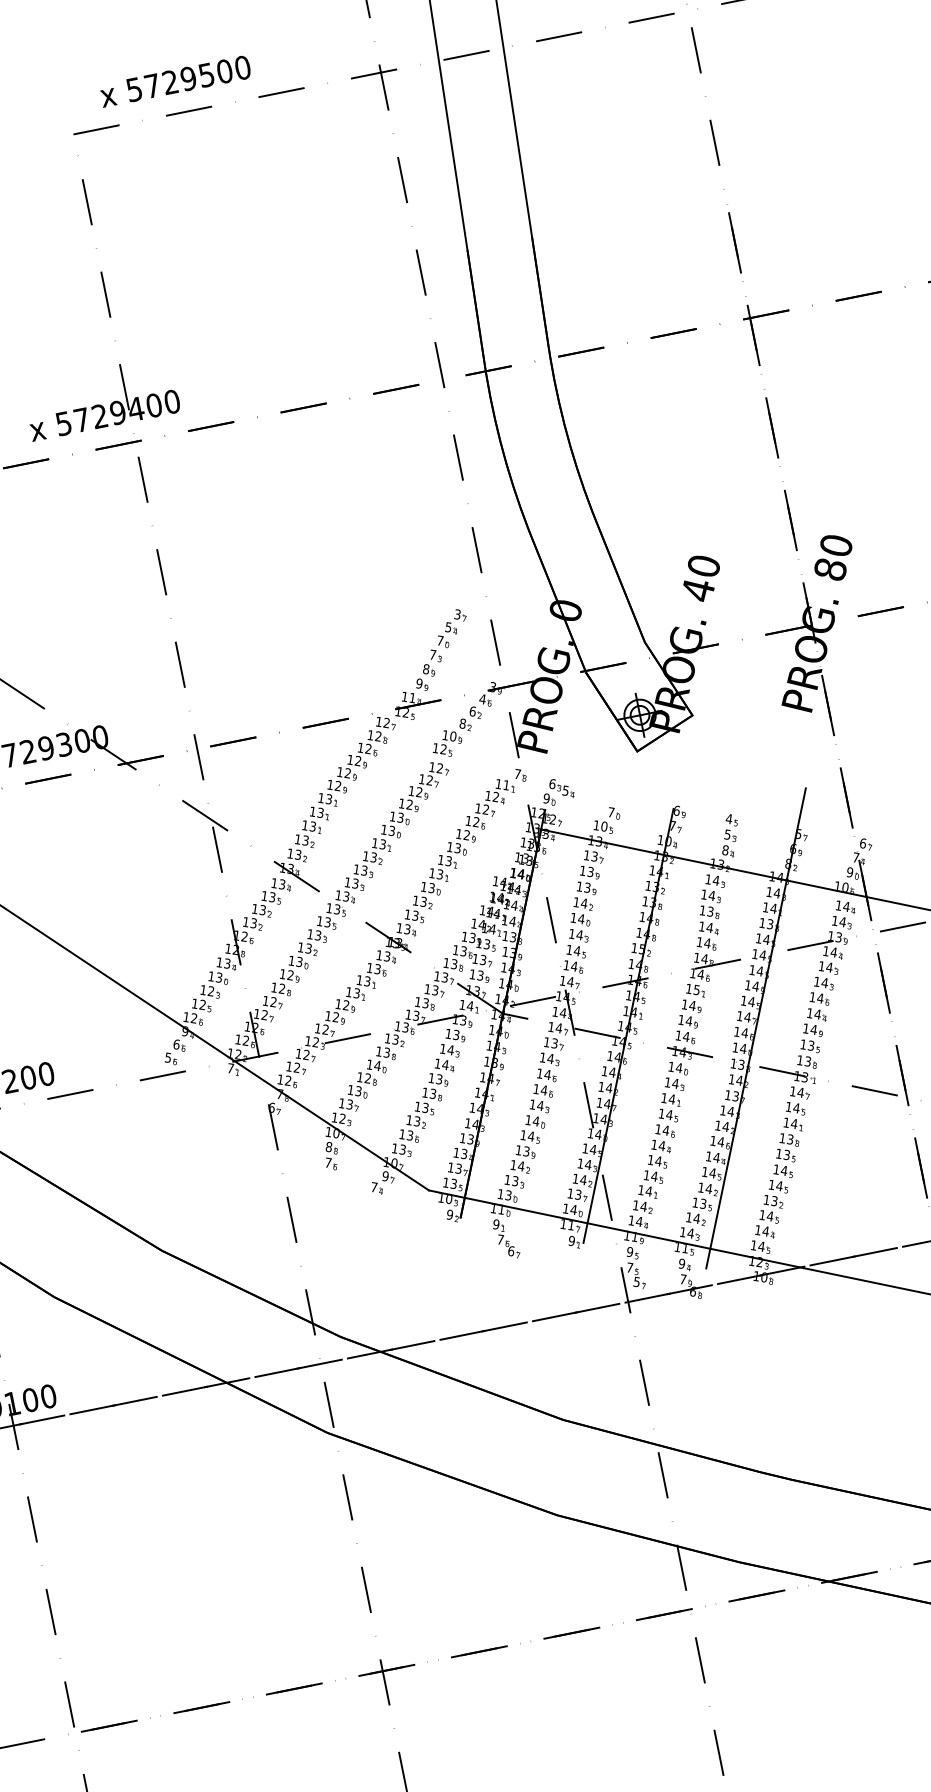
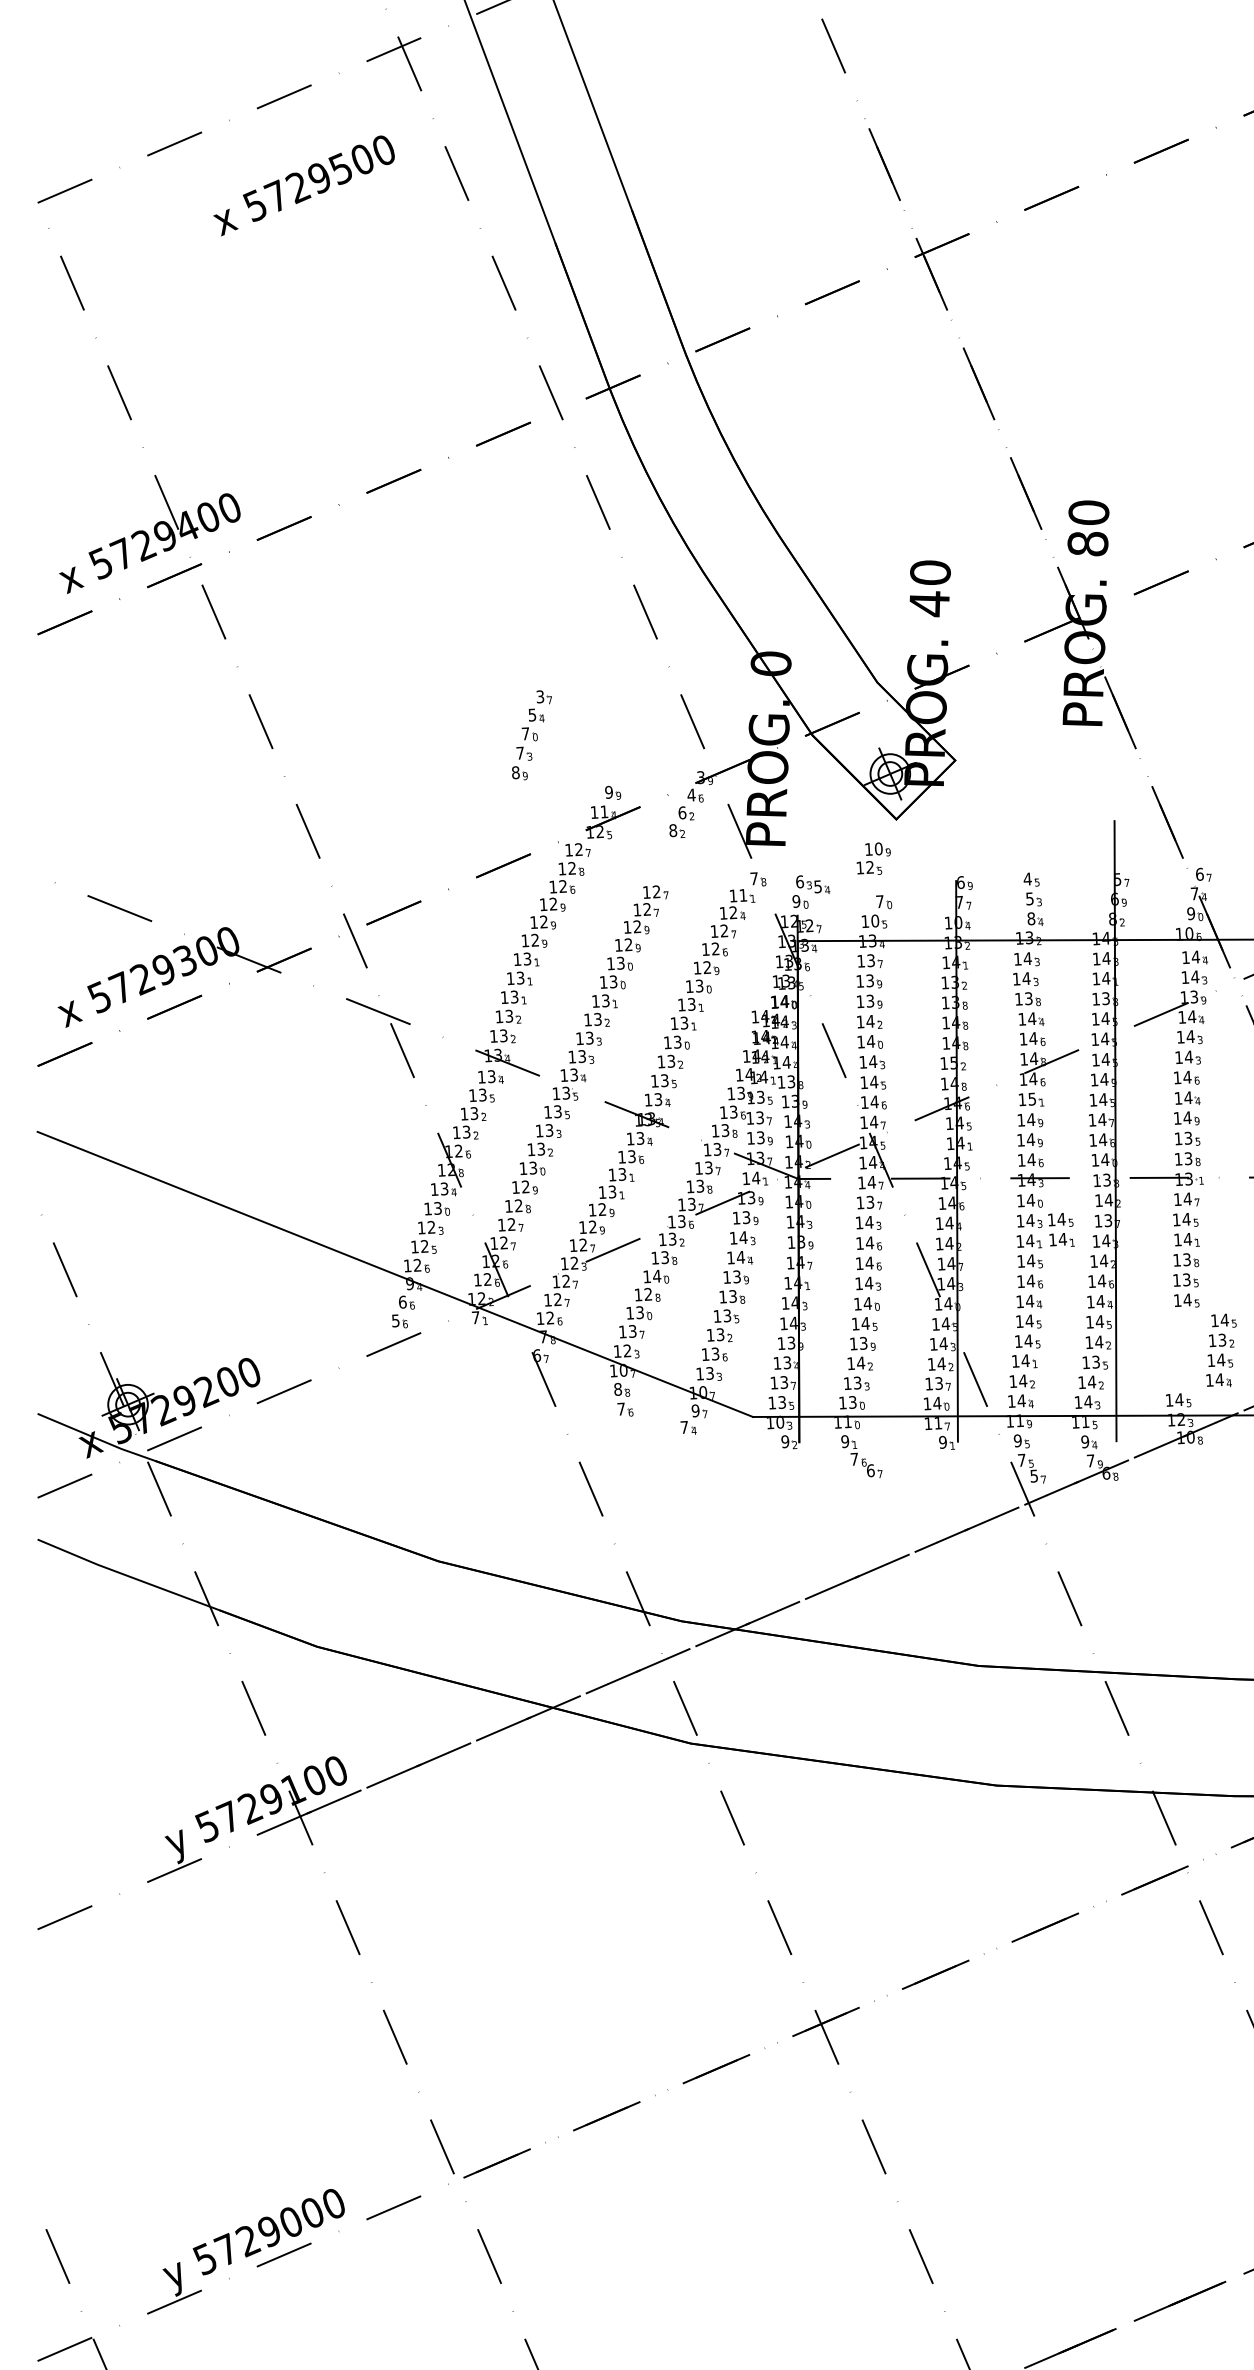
text: (174, 81) -> (303, 185), moved
part: (444, 643) -> (531, 735), moved
part: (447, 743) -> (873, 858), moved
part: (698, 1095) -> (1061, 1229), added
part: (772, 1209) -> (1221, 1350), moved

